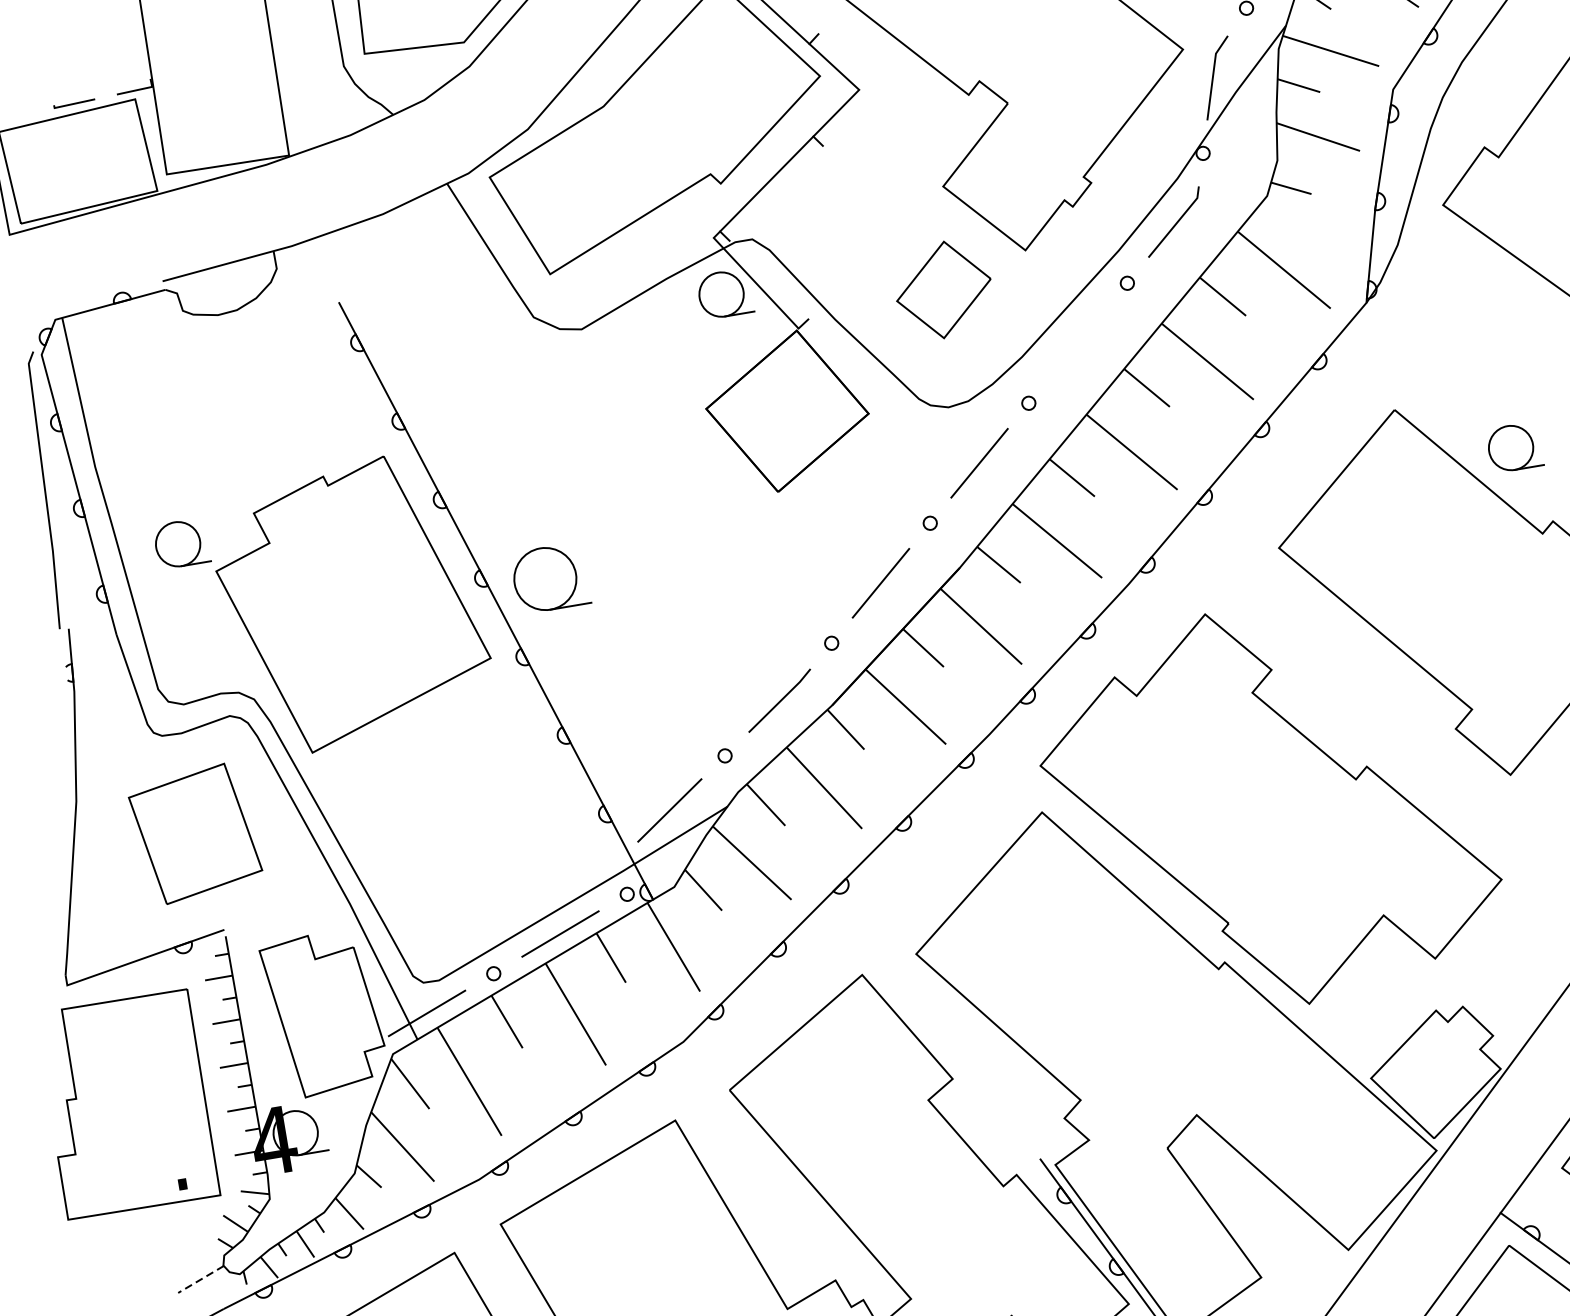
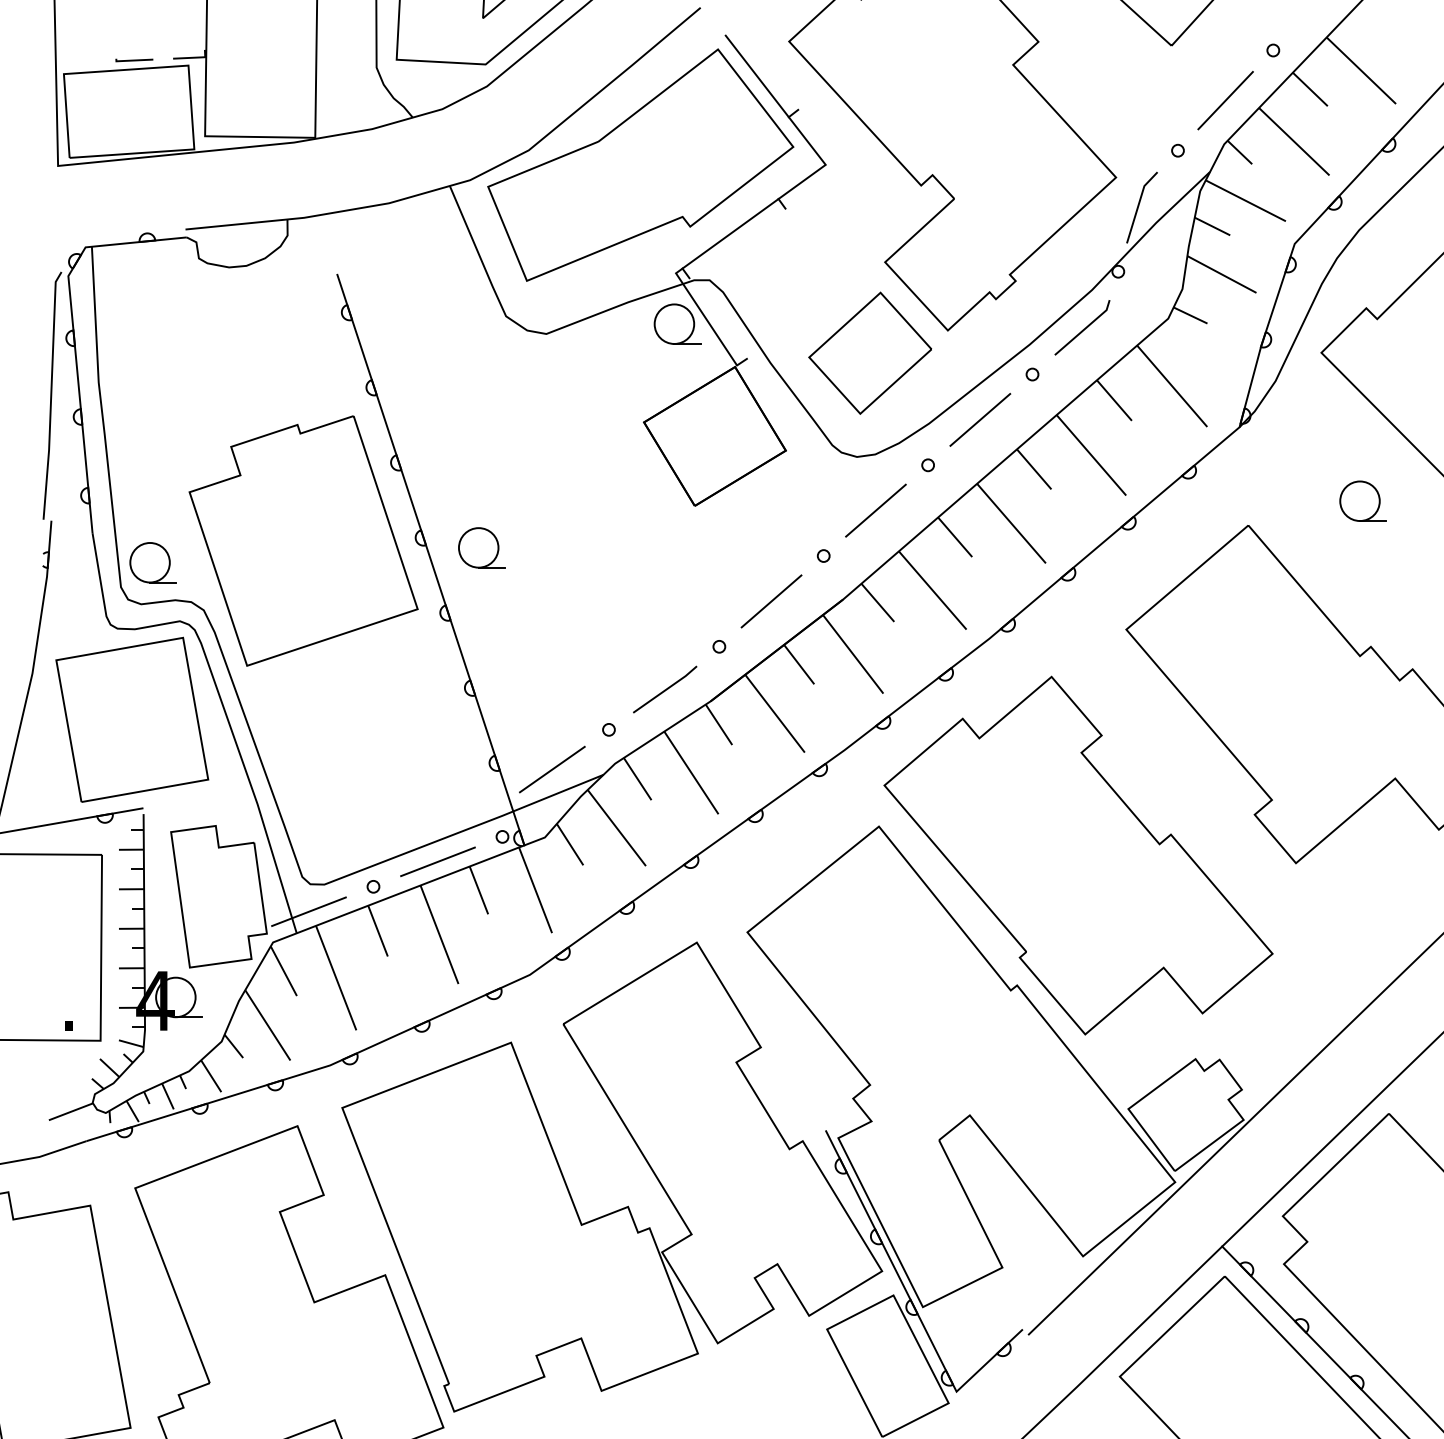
part: (943, 289) -> (870, 352), size x1.43
line: (1078, 342) -> (980, 419), added
part: (1513, 446) -> (1362, 500), moved
part: (180, 543) -> (152, 562), moved
part: (549, 577) -> (481, 547), size x0.71
part: (195, 833) -> (132, 719), size x1.43
line: (200, 1279) -> (70, 1111), dashed -> solid

